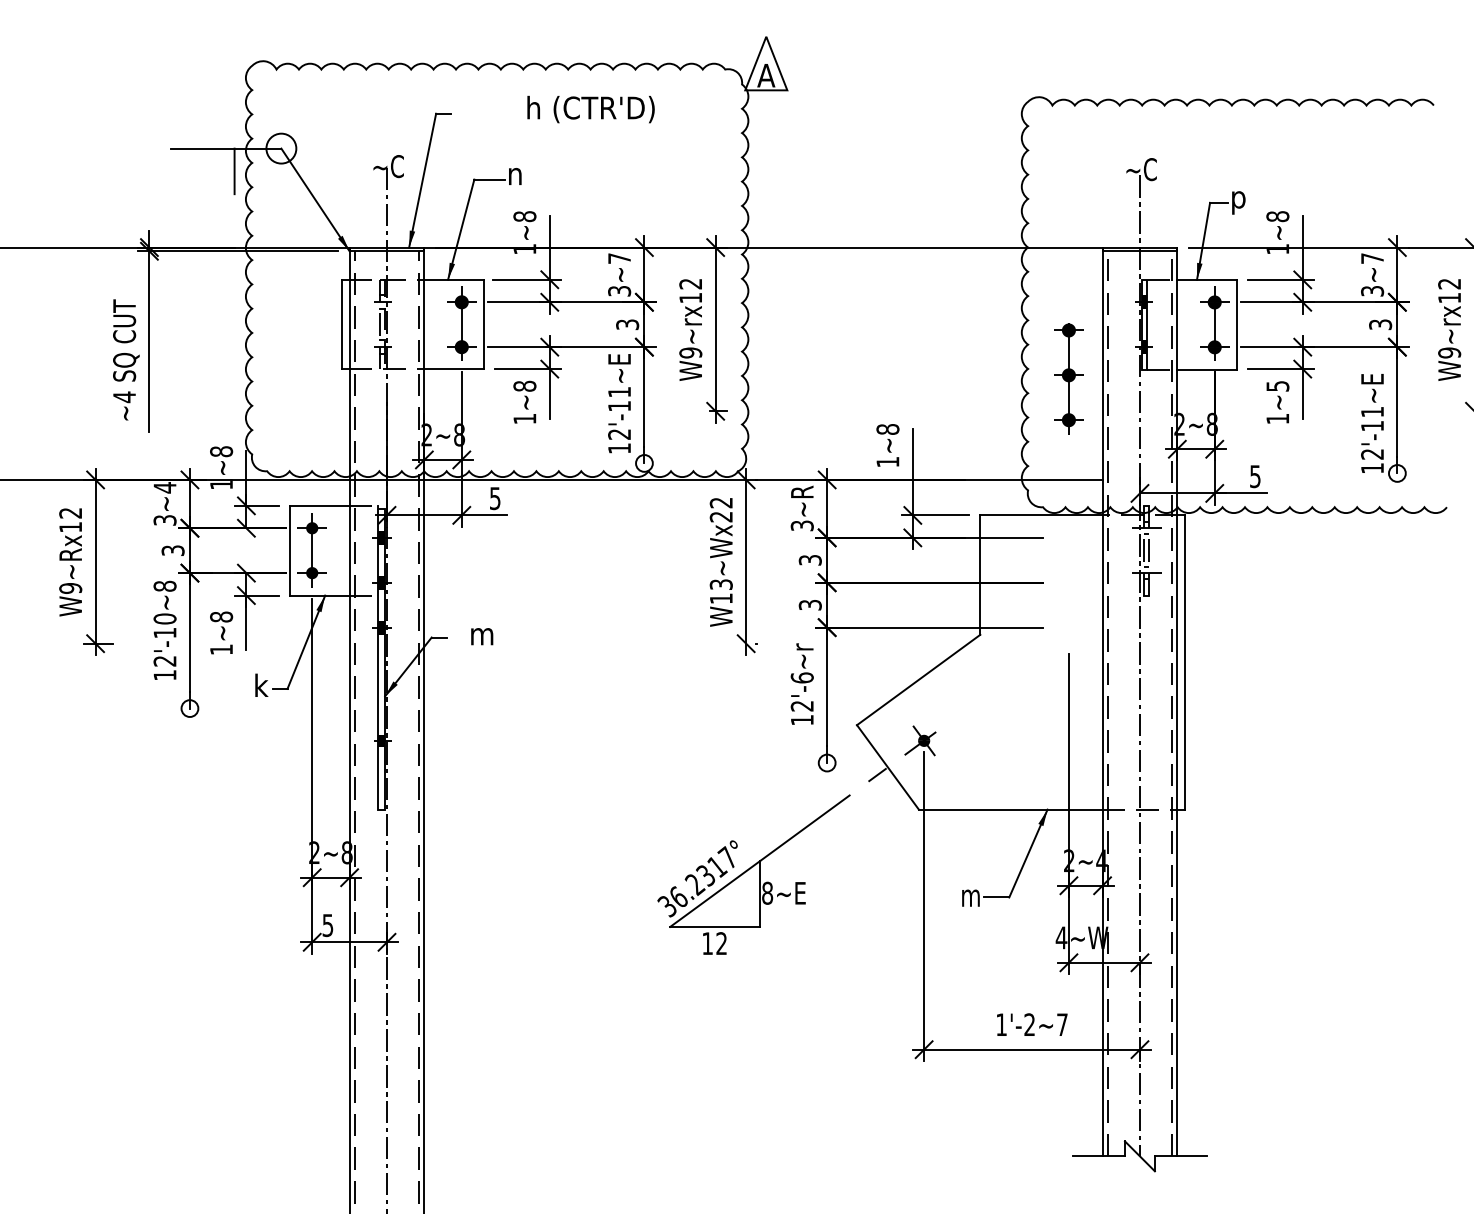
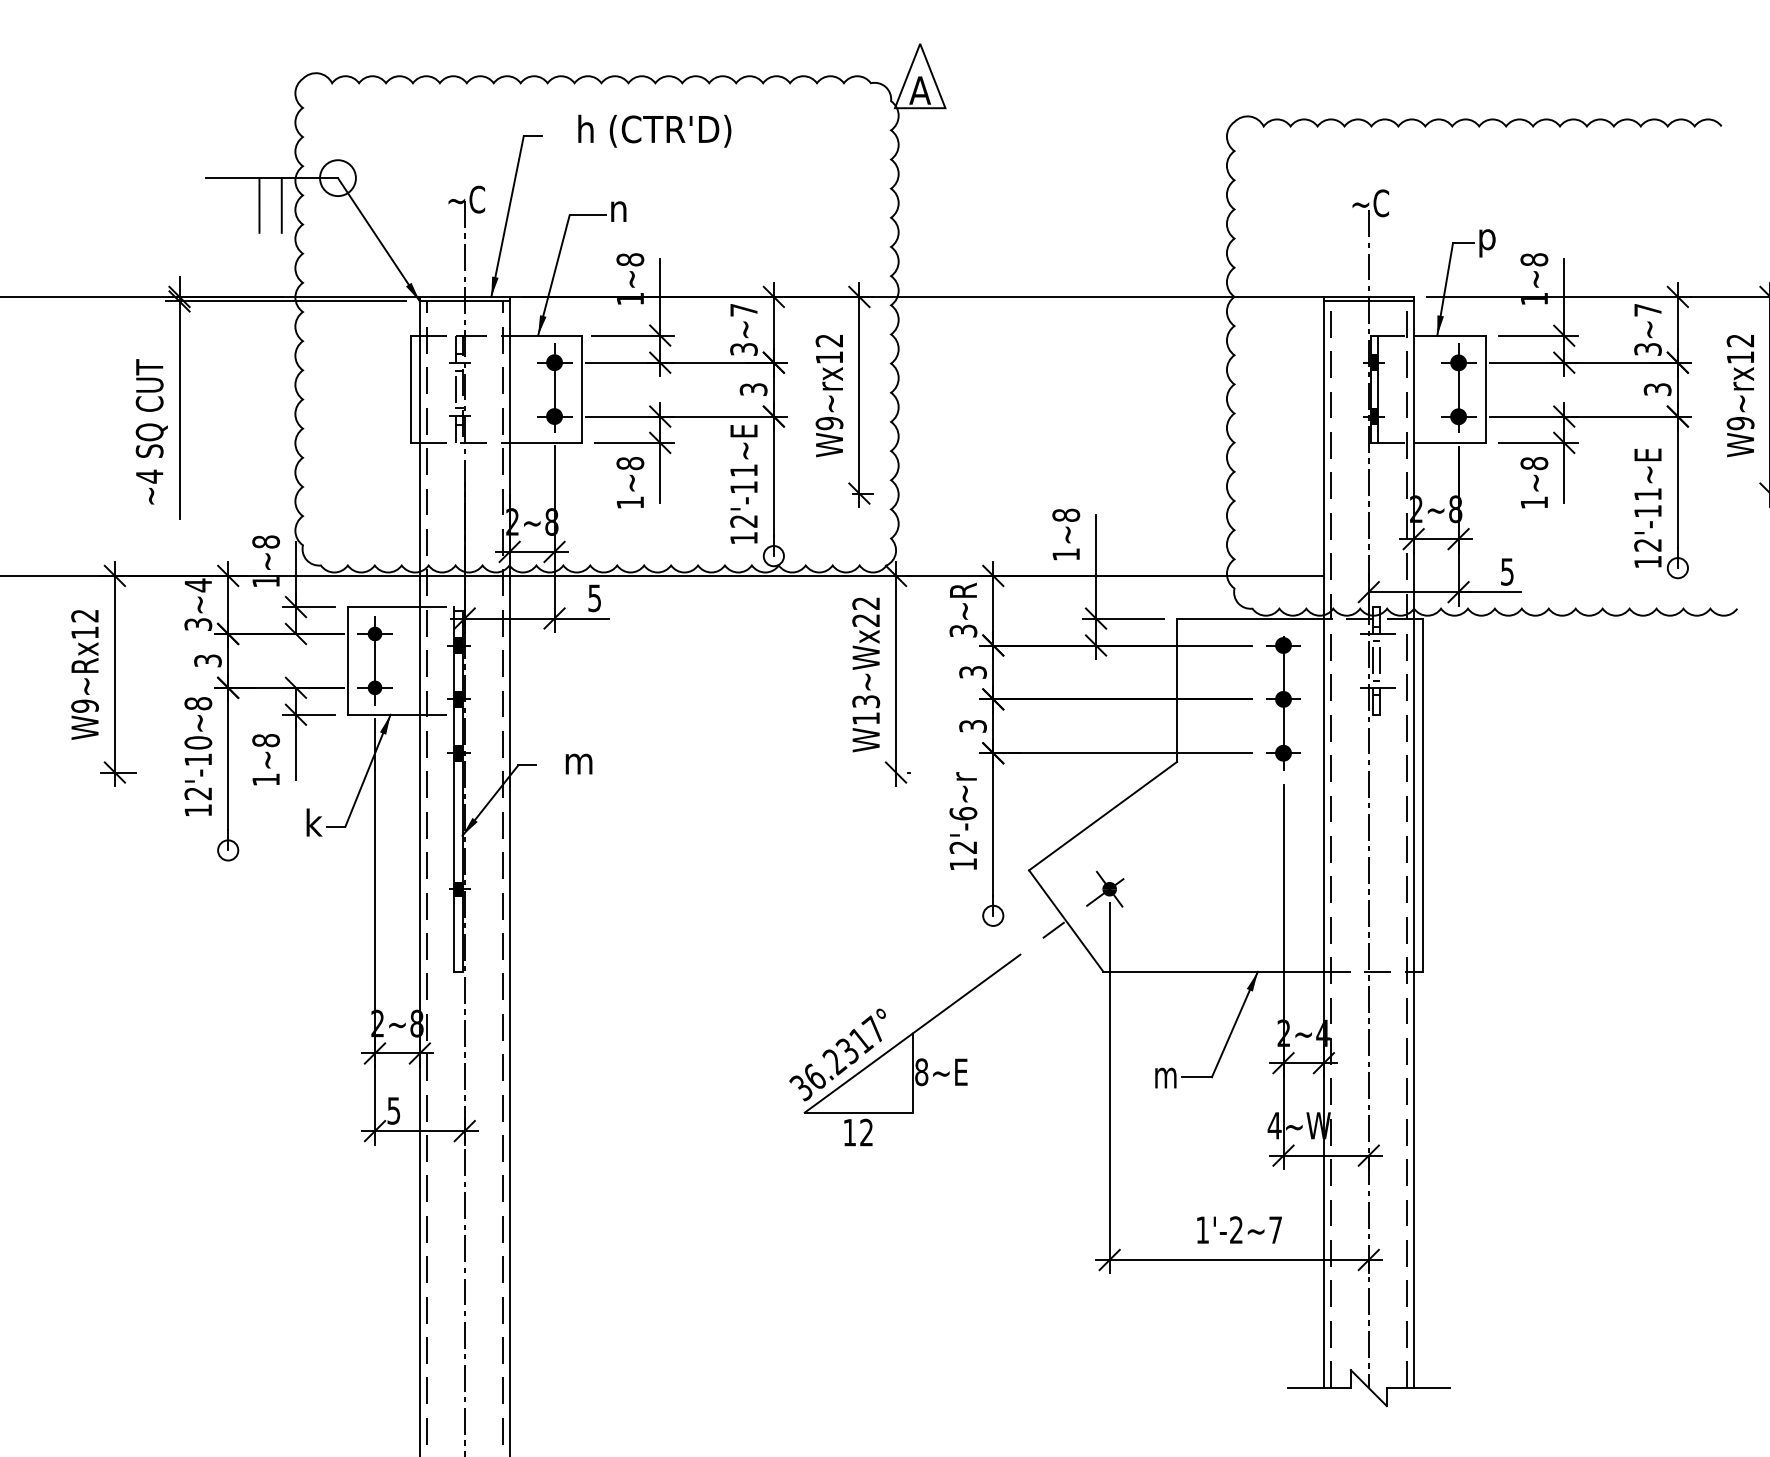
text: (590, 108) -> (654, 130), moved
line: (216, 171) -> (259, 205), added
part: (1068, 378) -> (1283, 703), moved
text: (1277, 386) -> (1534, 463), 1~5 -> 1~8

